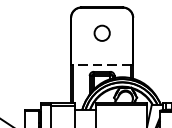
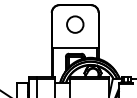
circle: (102, 33) -> (75, 24), size x1.43
line: (102, 64) -> (75, 48), dashed -> solid

